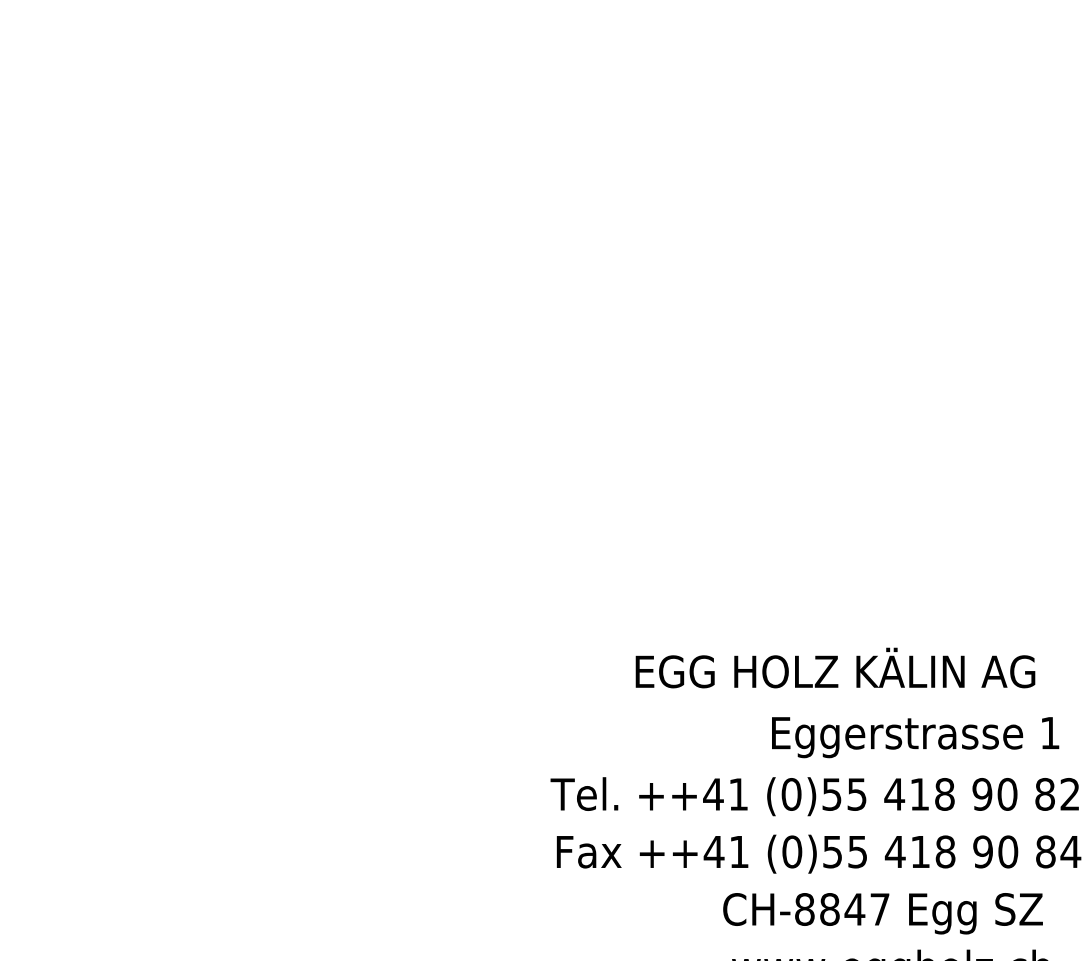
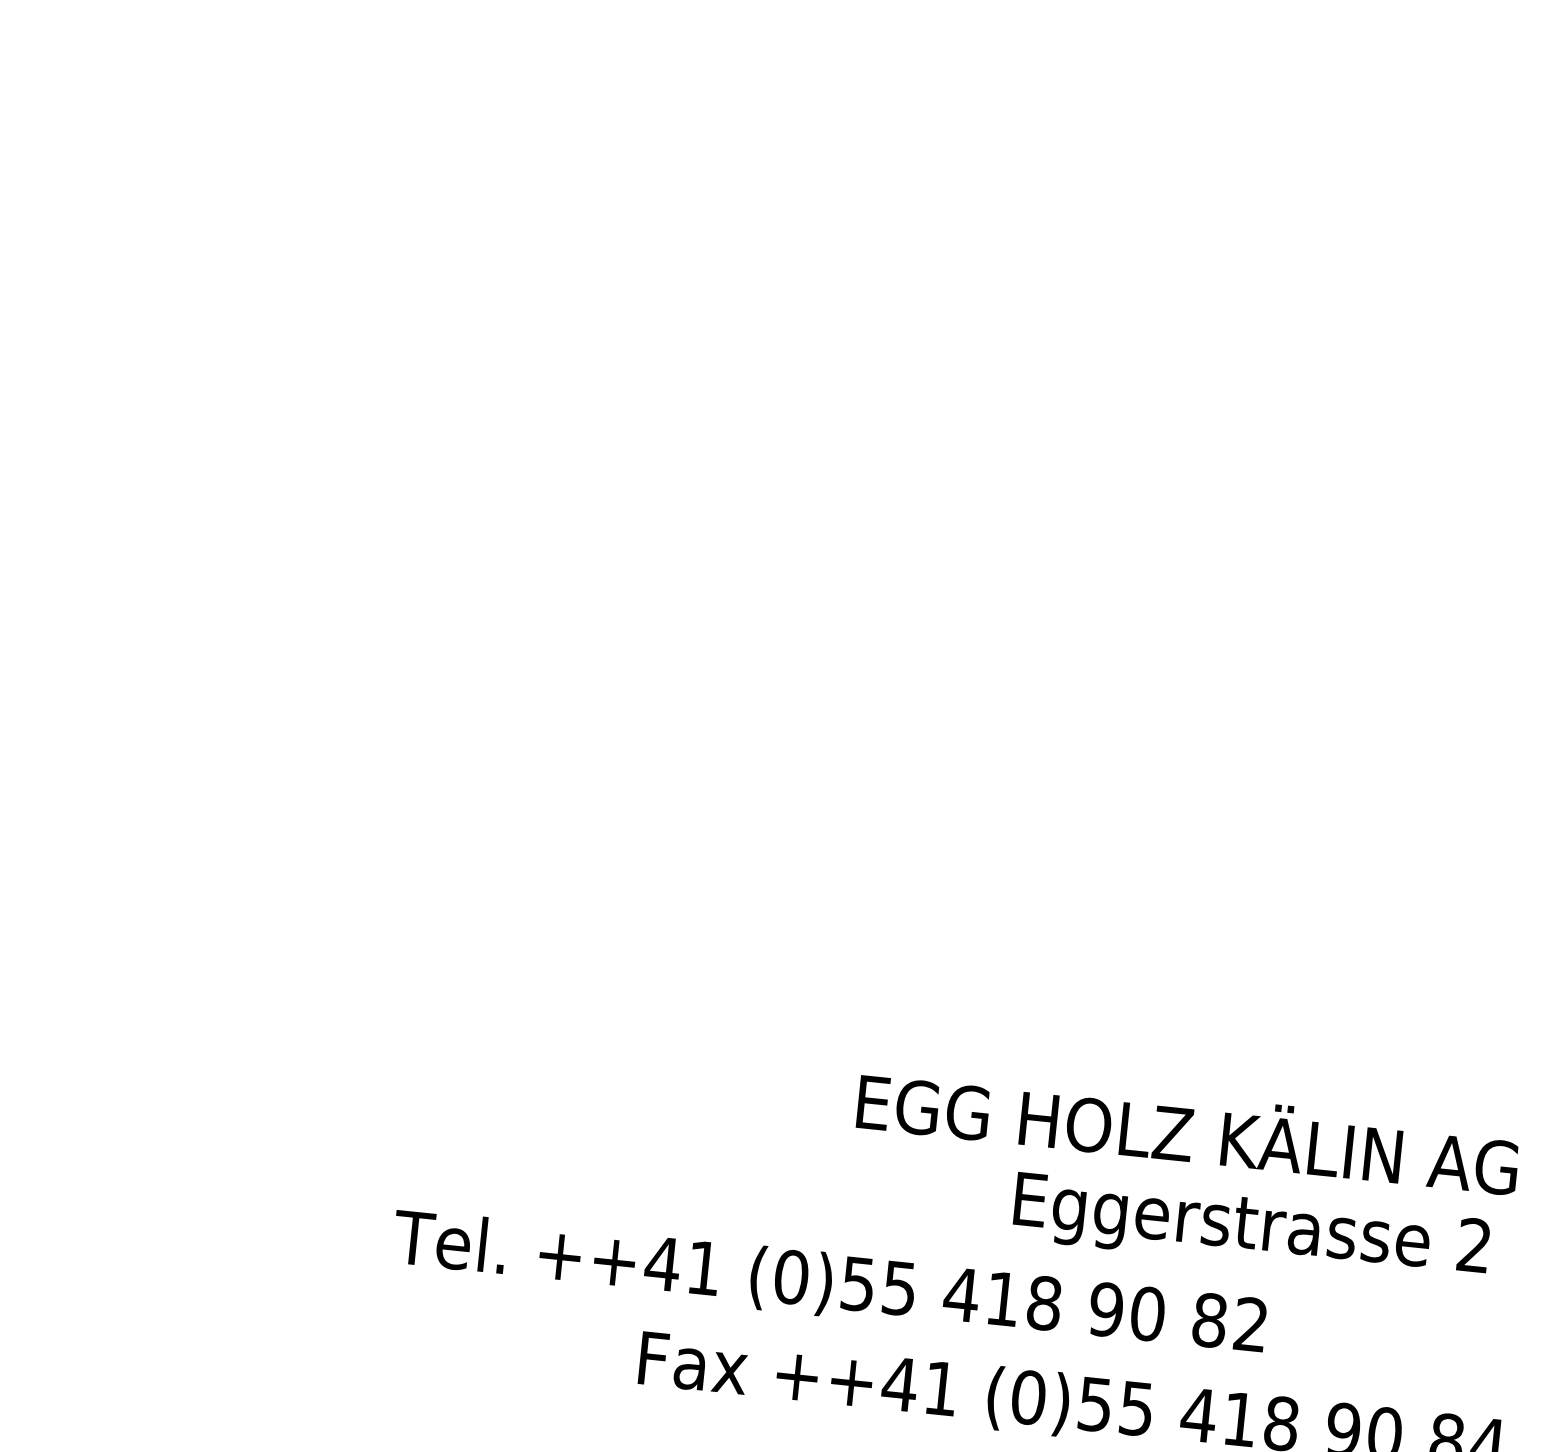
text: (835, 667) -> (1188, 1128), moved
text: (1049, 732) -> (1473, 1244), 1 -> 2
text: (814, 796) -> (828, 1284), moved

